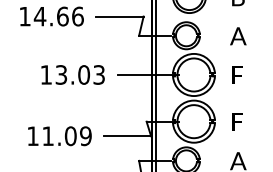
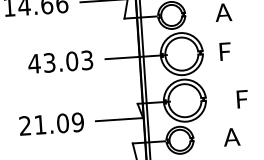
text: (46, 74) -> (34, 63), 13.03 -> 43.03
text: (237, 121) -> (242, 98), moved
text: (32, 135) -> (24, 125), 11.09 -> 21.09

